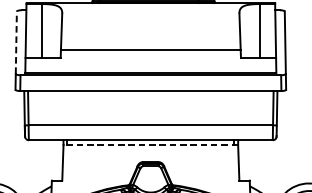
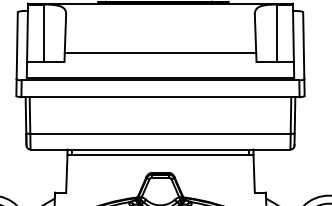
line: (16, 42) -> (17, 45), dashed -> solid
line: (150, 144) -> (160, 154), dashed -> solid

